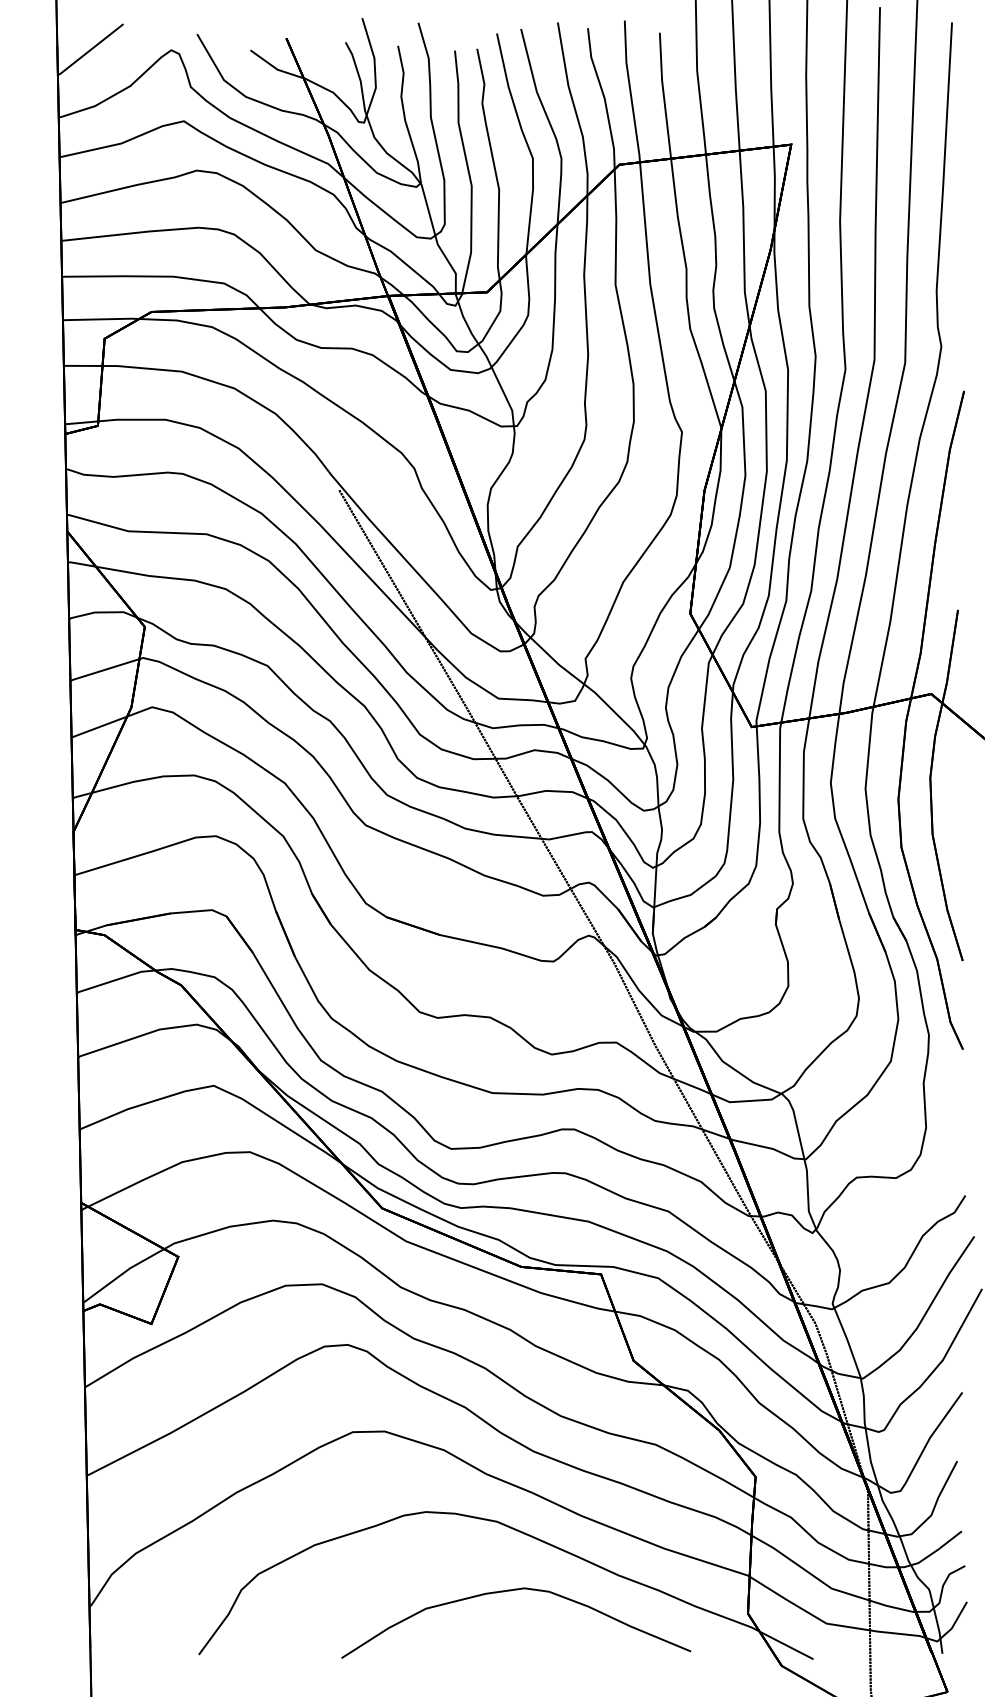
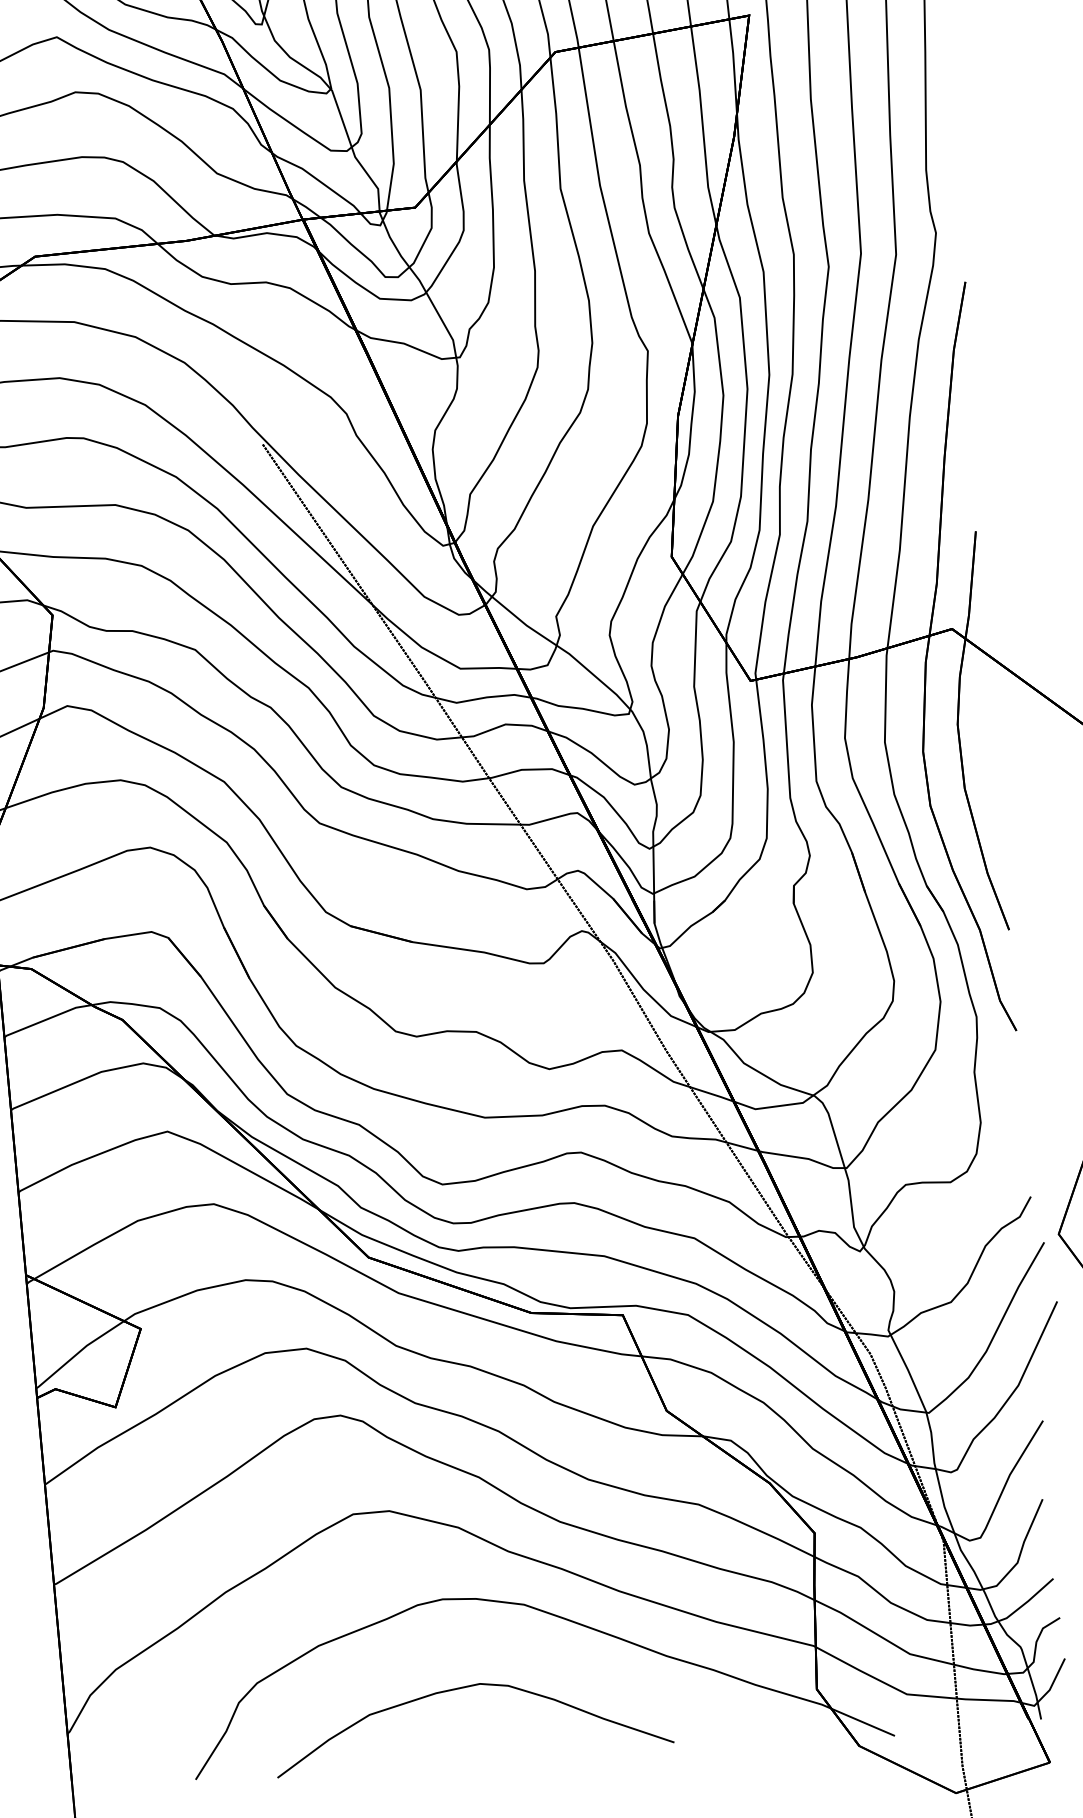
part: (511, 1591) -> (465, 1688), moved

